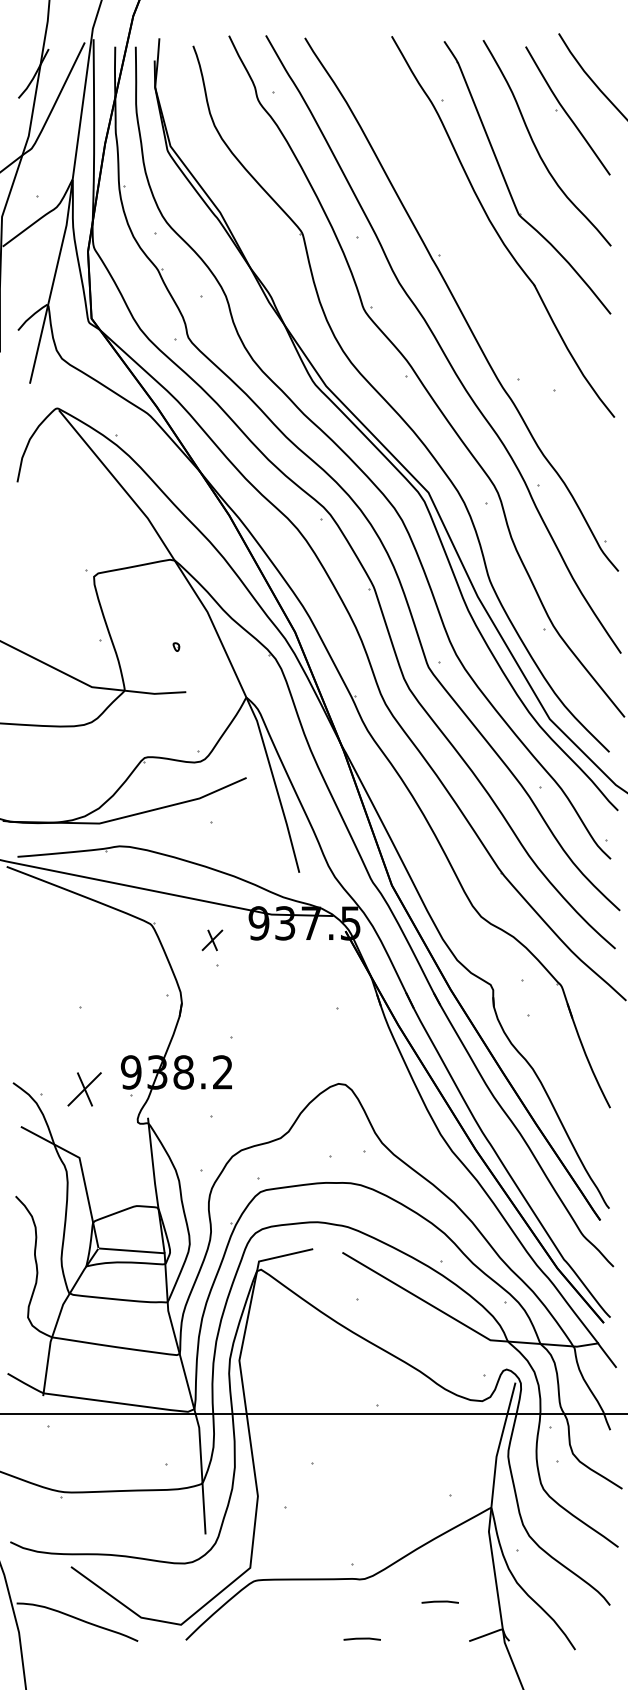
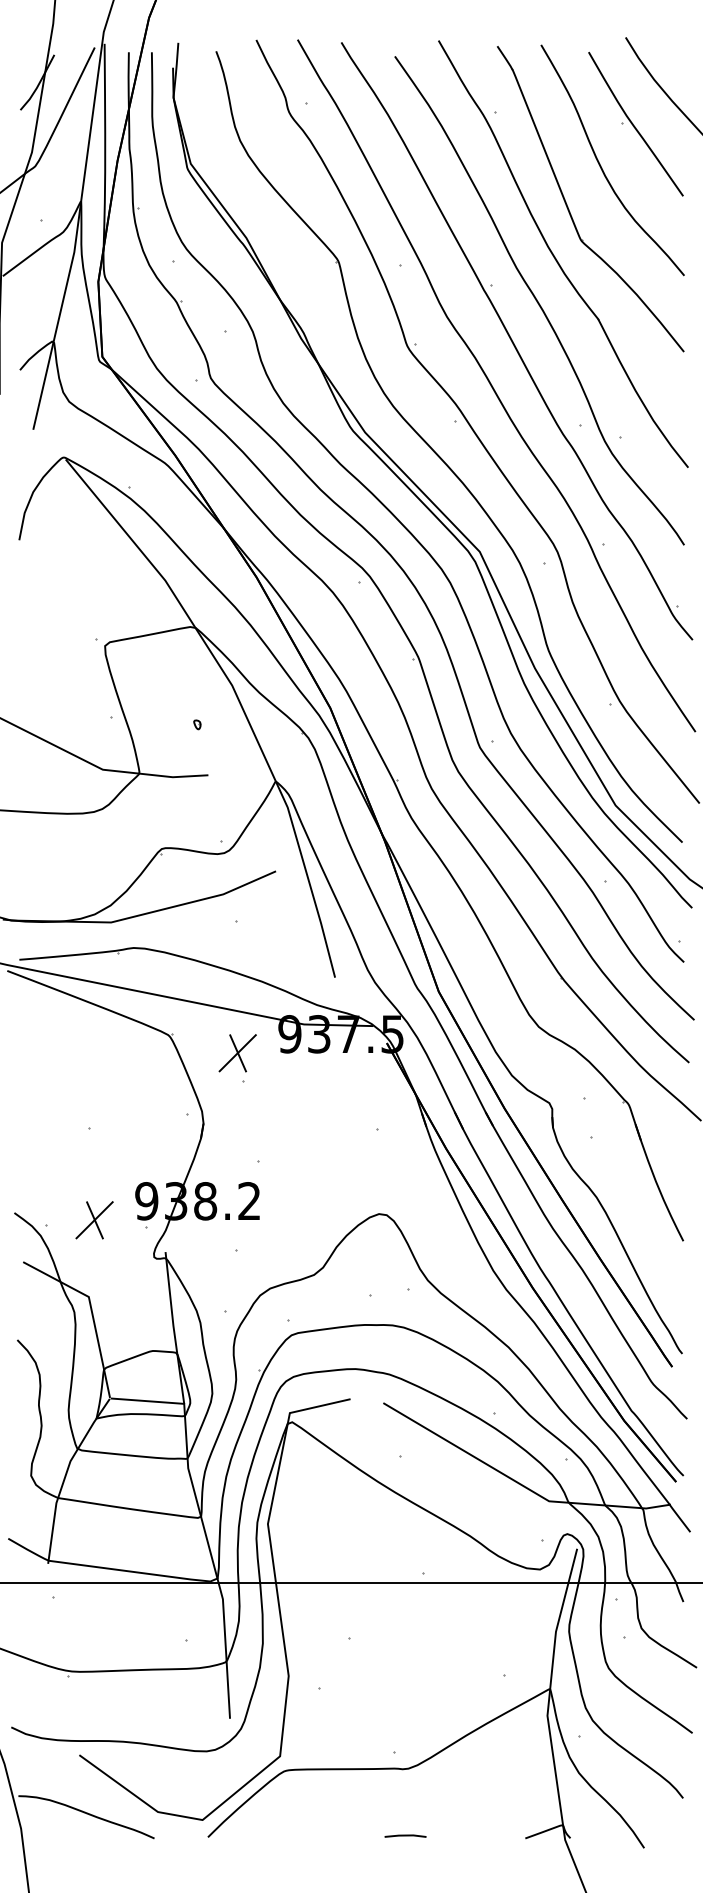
curve: (480, 268) -> (538, 300), added
part: (212, 940) -> (237, 1053), size x1.67
line: (439, 1601) -> (492, 1793), removed

